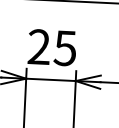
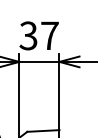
text: (51, 47) -> (38, 35), 25 -> 37

